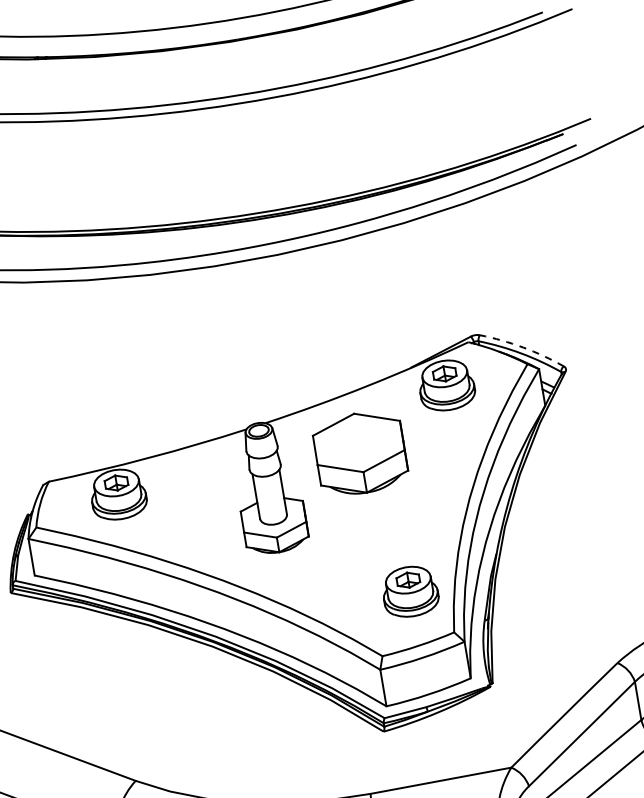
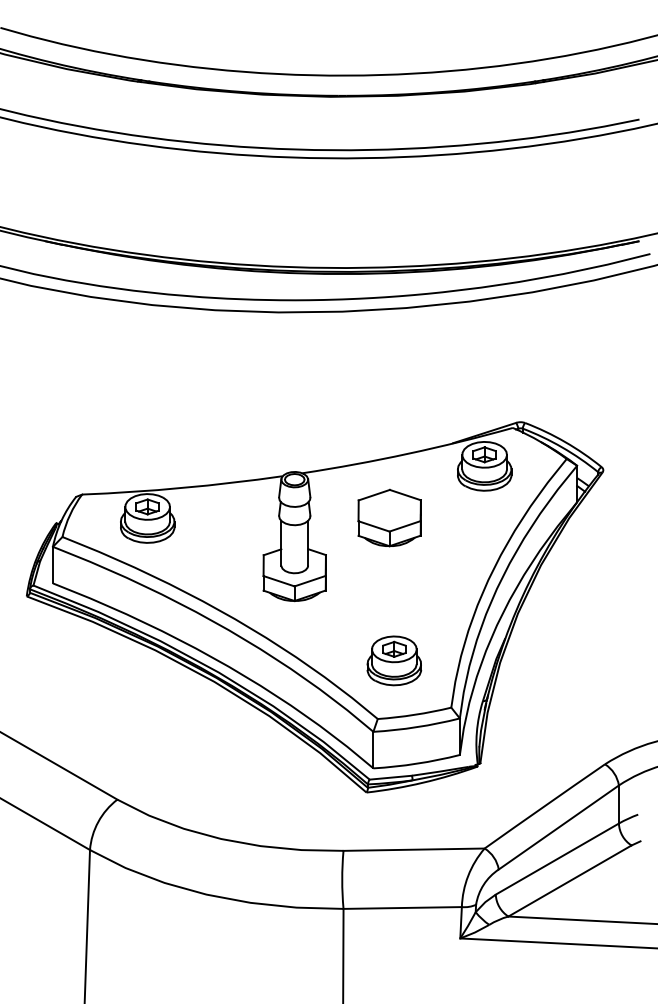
arc: (523, 347) -> (565, 442), dashed -> solid
part: (360, 452) -> (389, 517), size x0.71
part: (410, 591) -> (394, 660), moved

